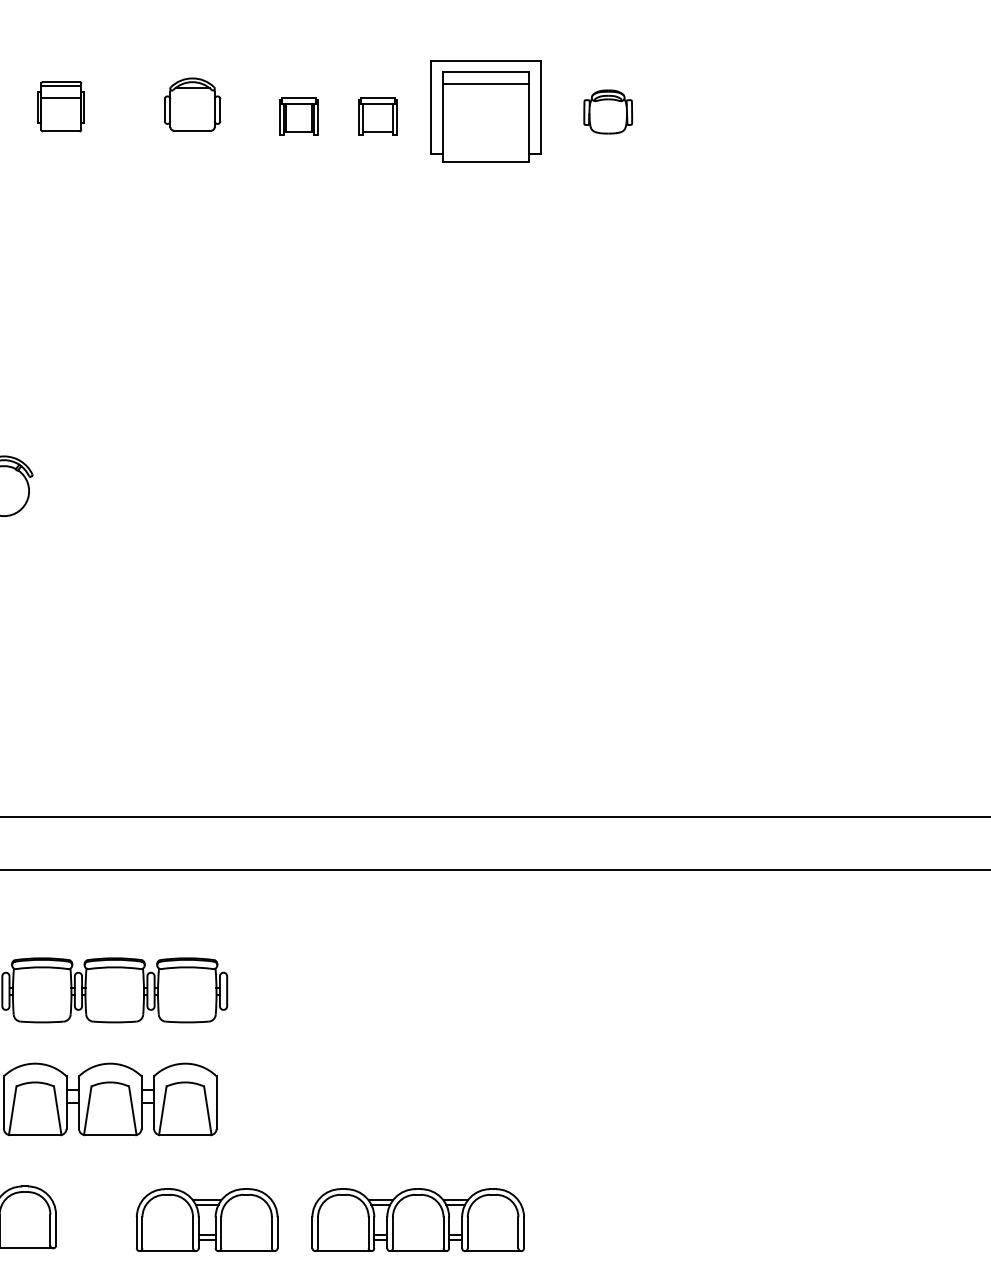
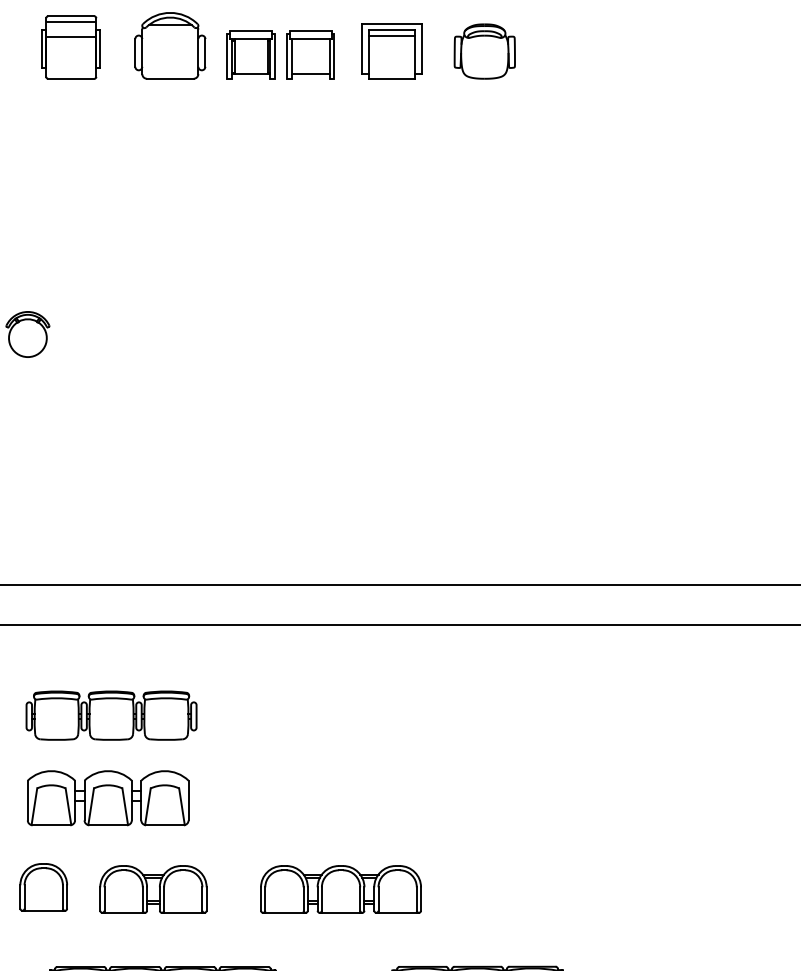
part: (192, 104) -> (170, 45), size x1.67
part: (60, 106) -> (70, 47), size x1.67
part: (484, 111) -> (391, 51), size x0.71
part: (607, 111) -> (484, 51), size x1.67
part: (298, 115) -> (250, 54), size x1.67
part: (377, 115) -> (310, 54), size x1.67
part: (207, 1220) -> (153, 889), moved

